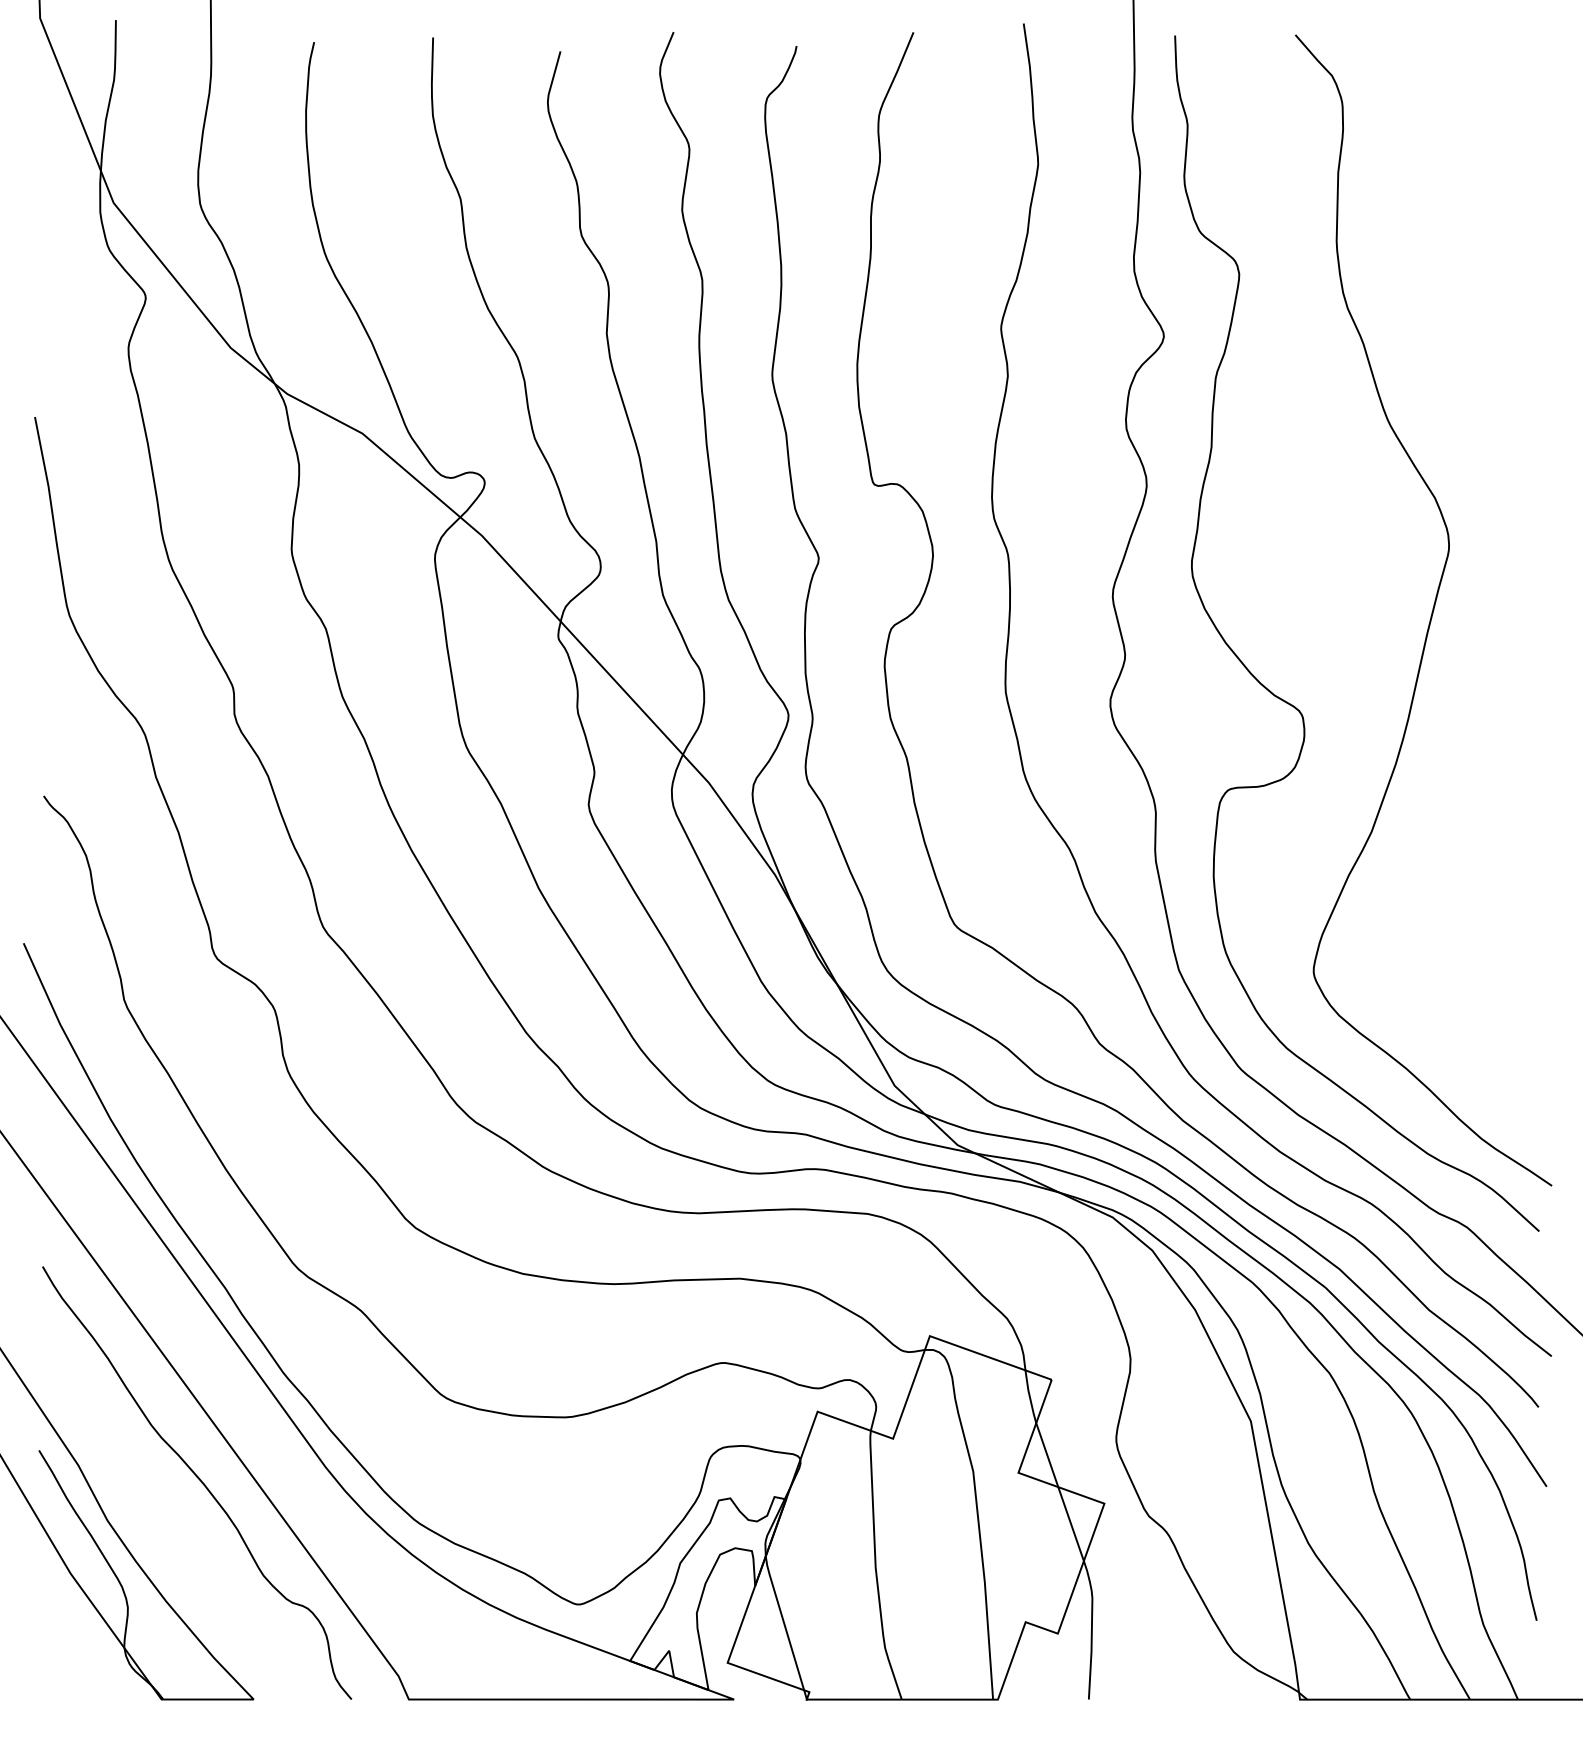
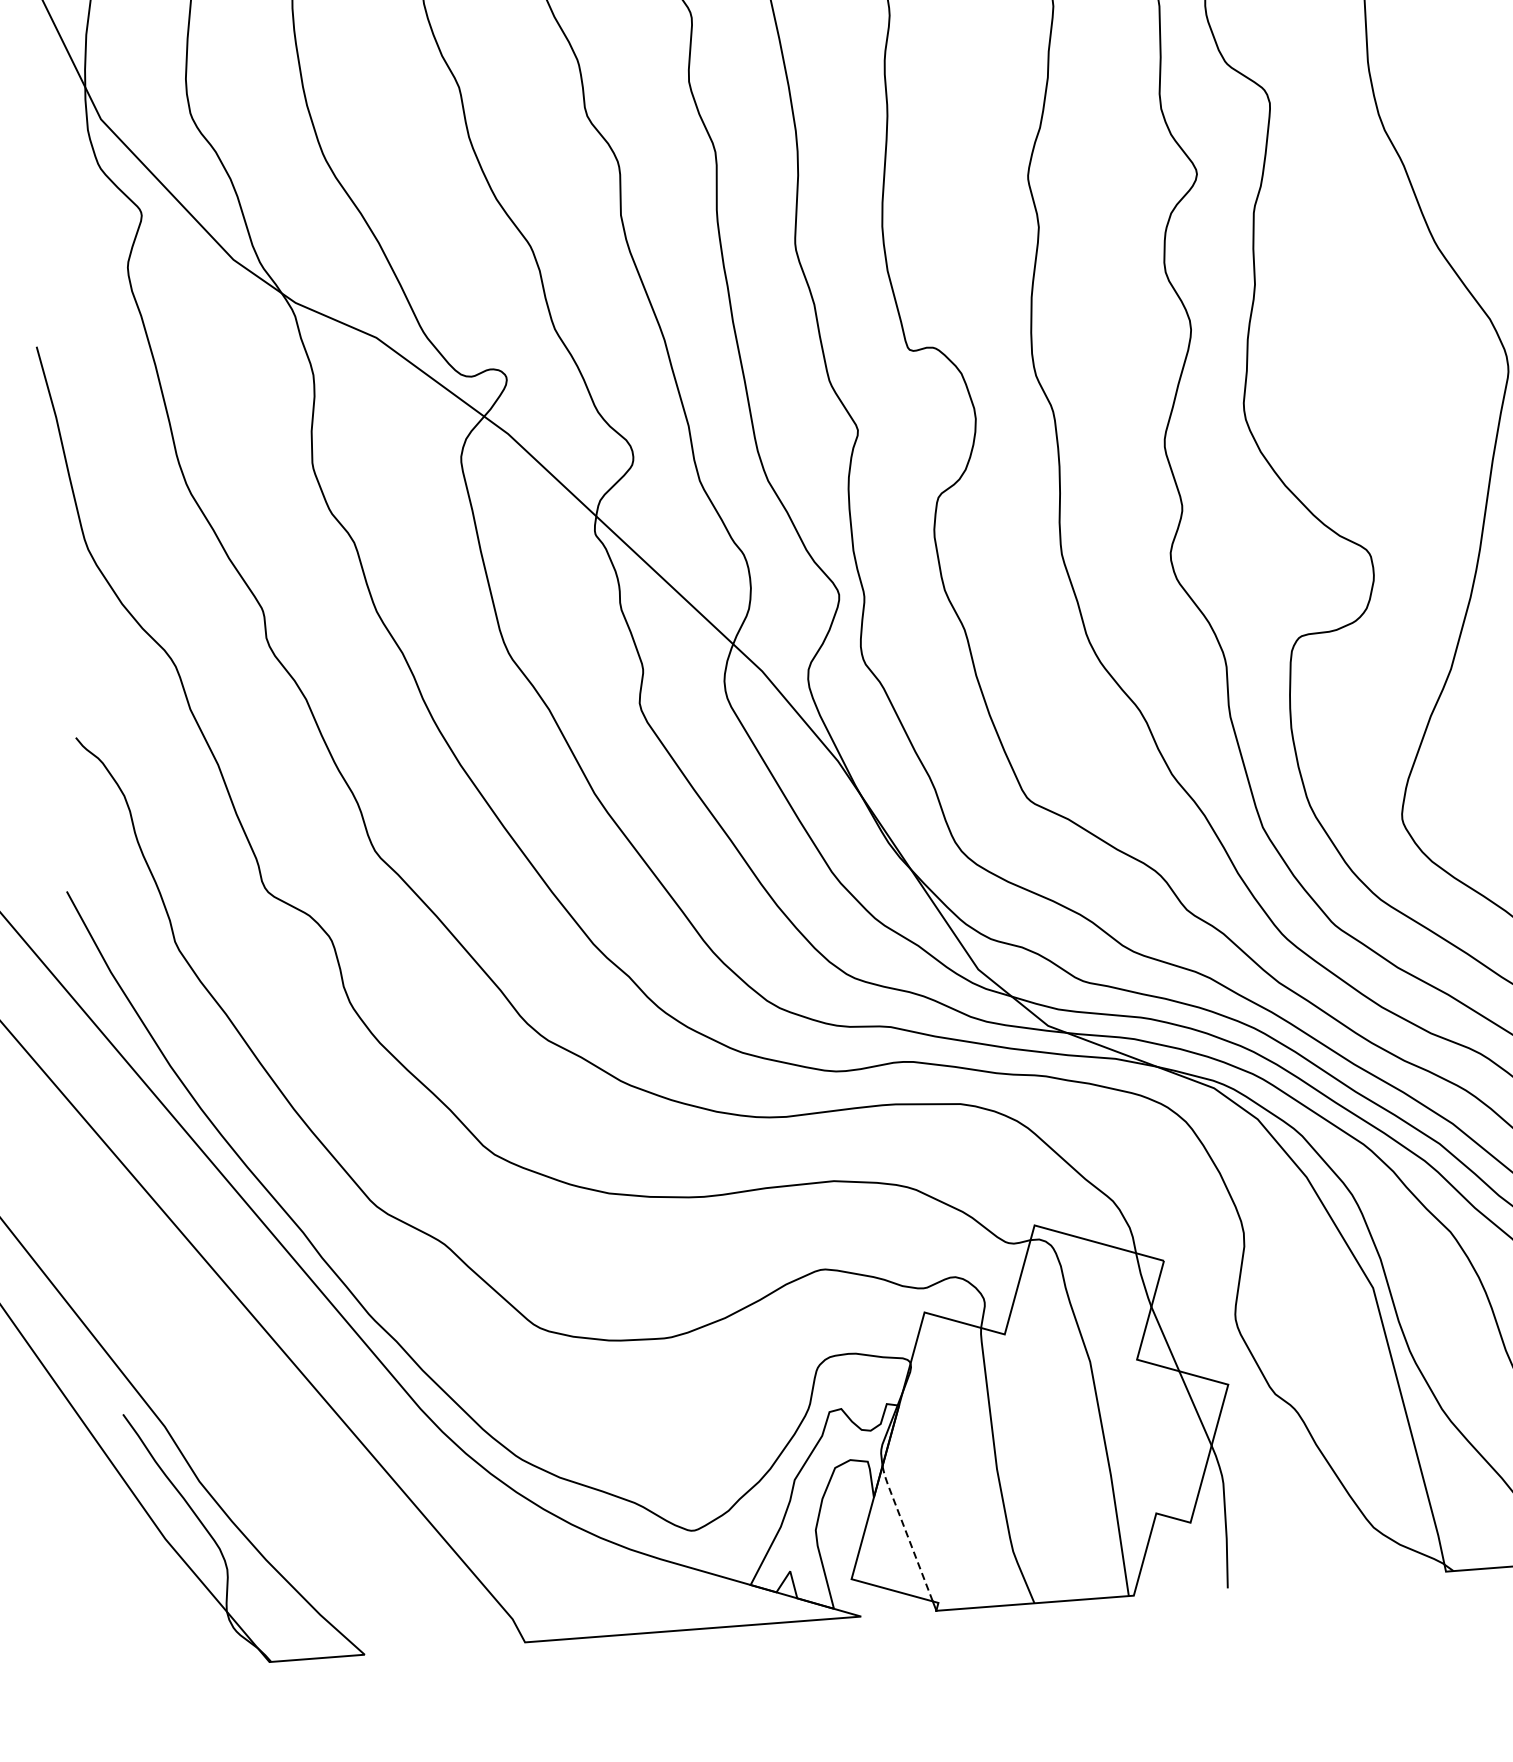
curve: (199, 1480) -> (291, 1432), removed
line: (783, 1622) -> (906, 1533), solid -> dashed

